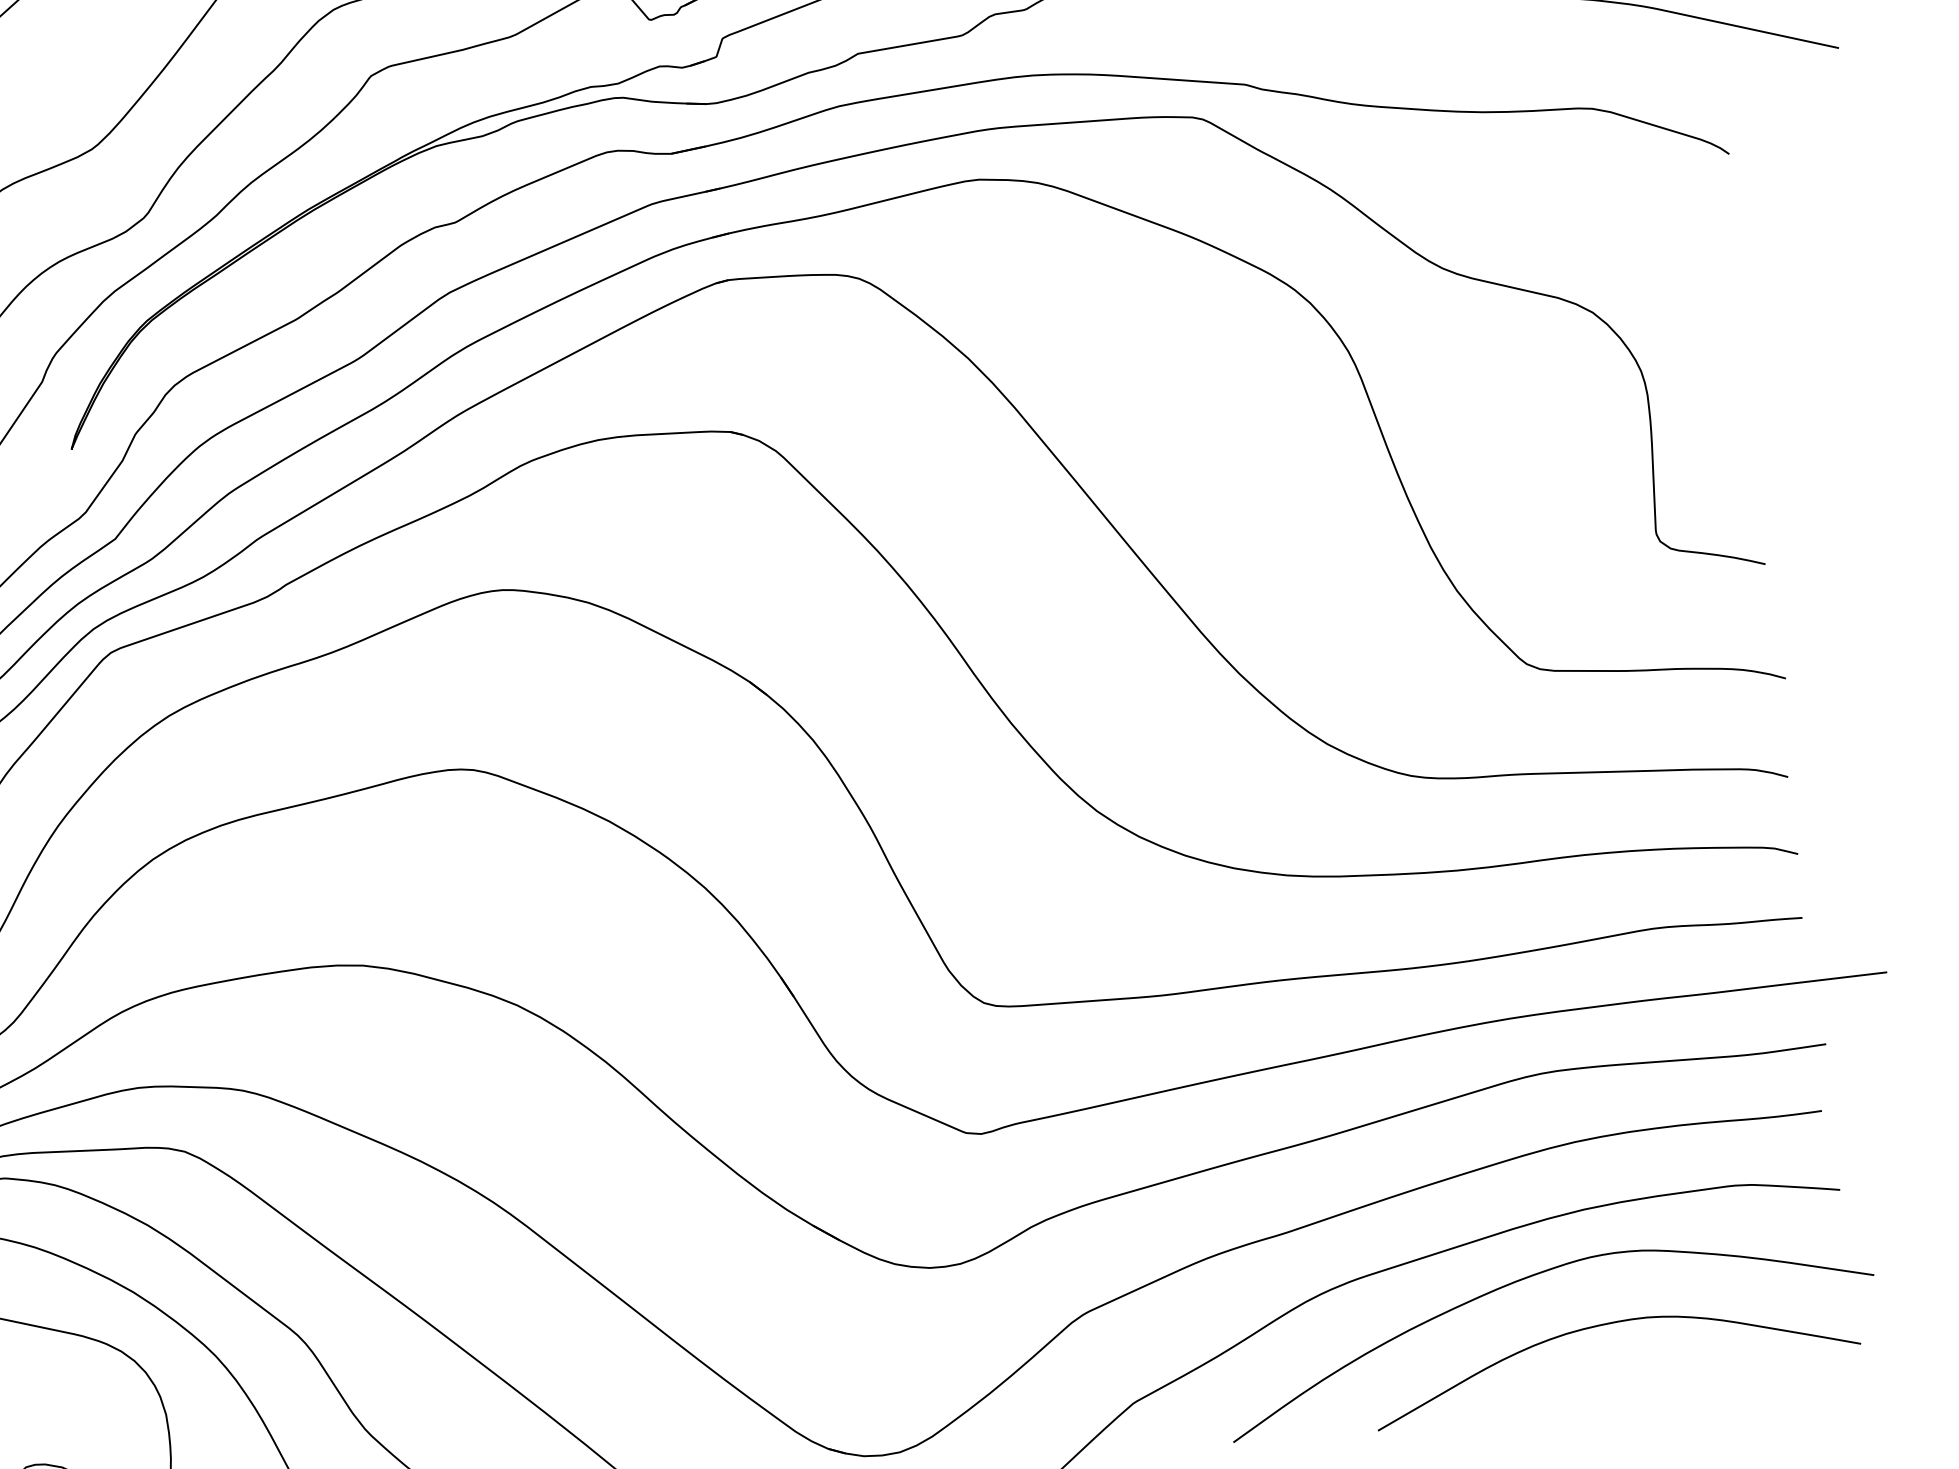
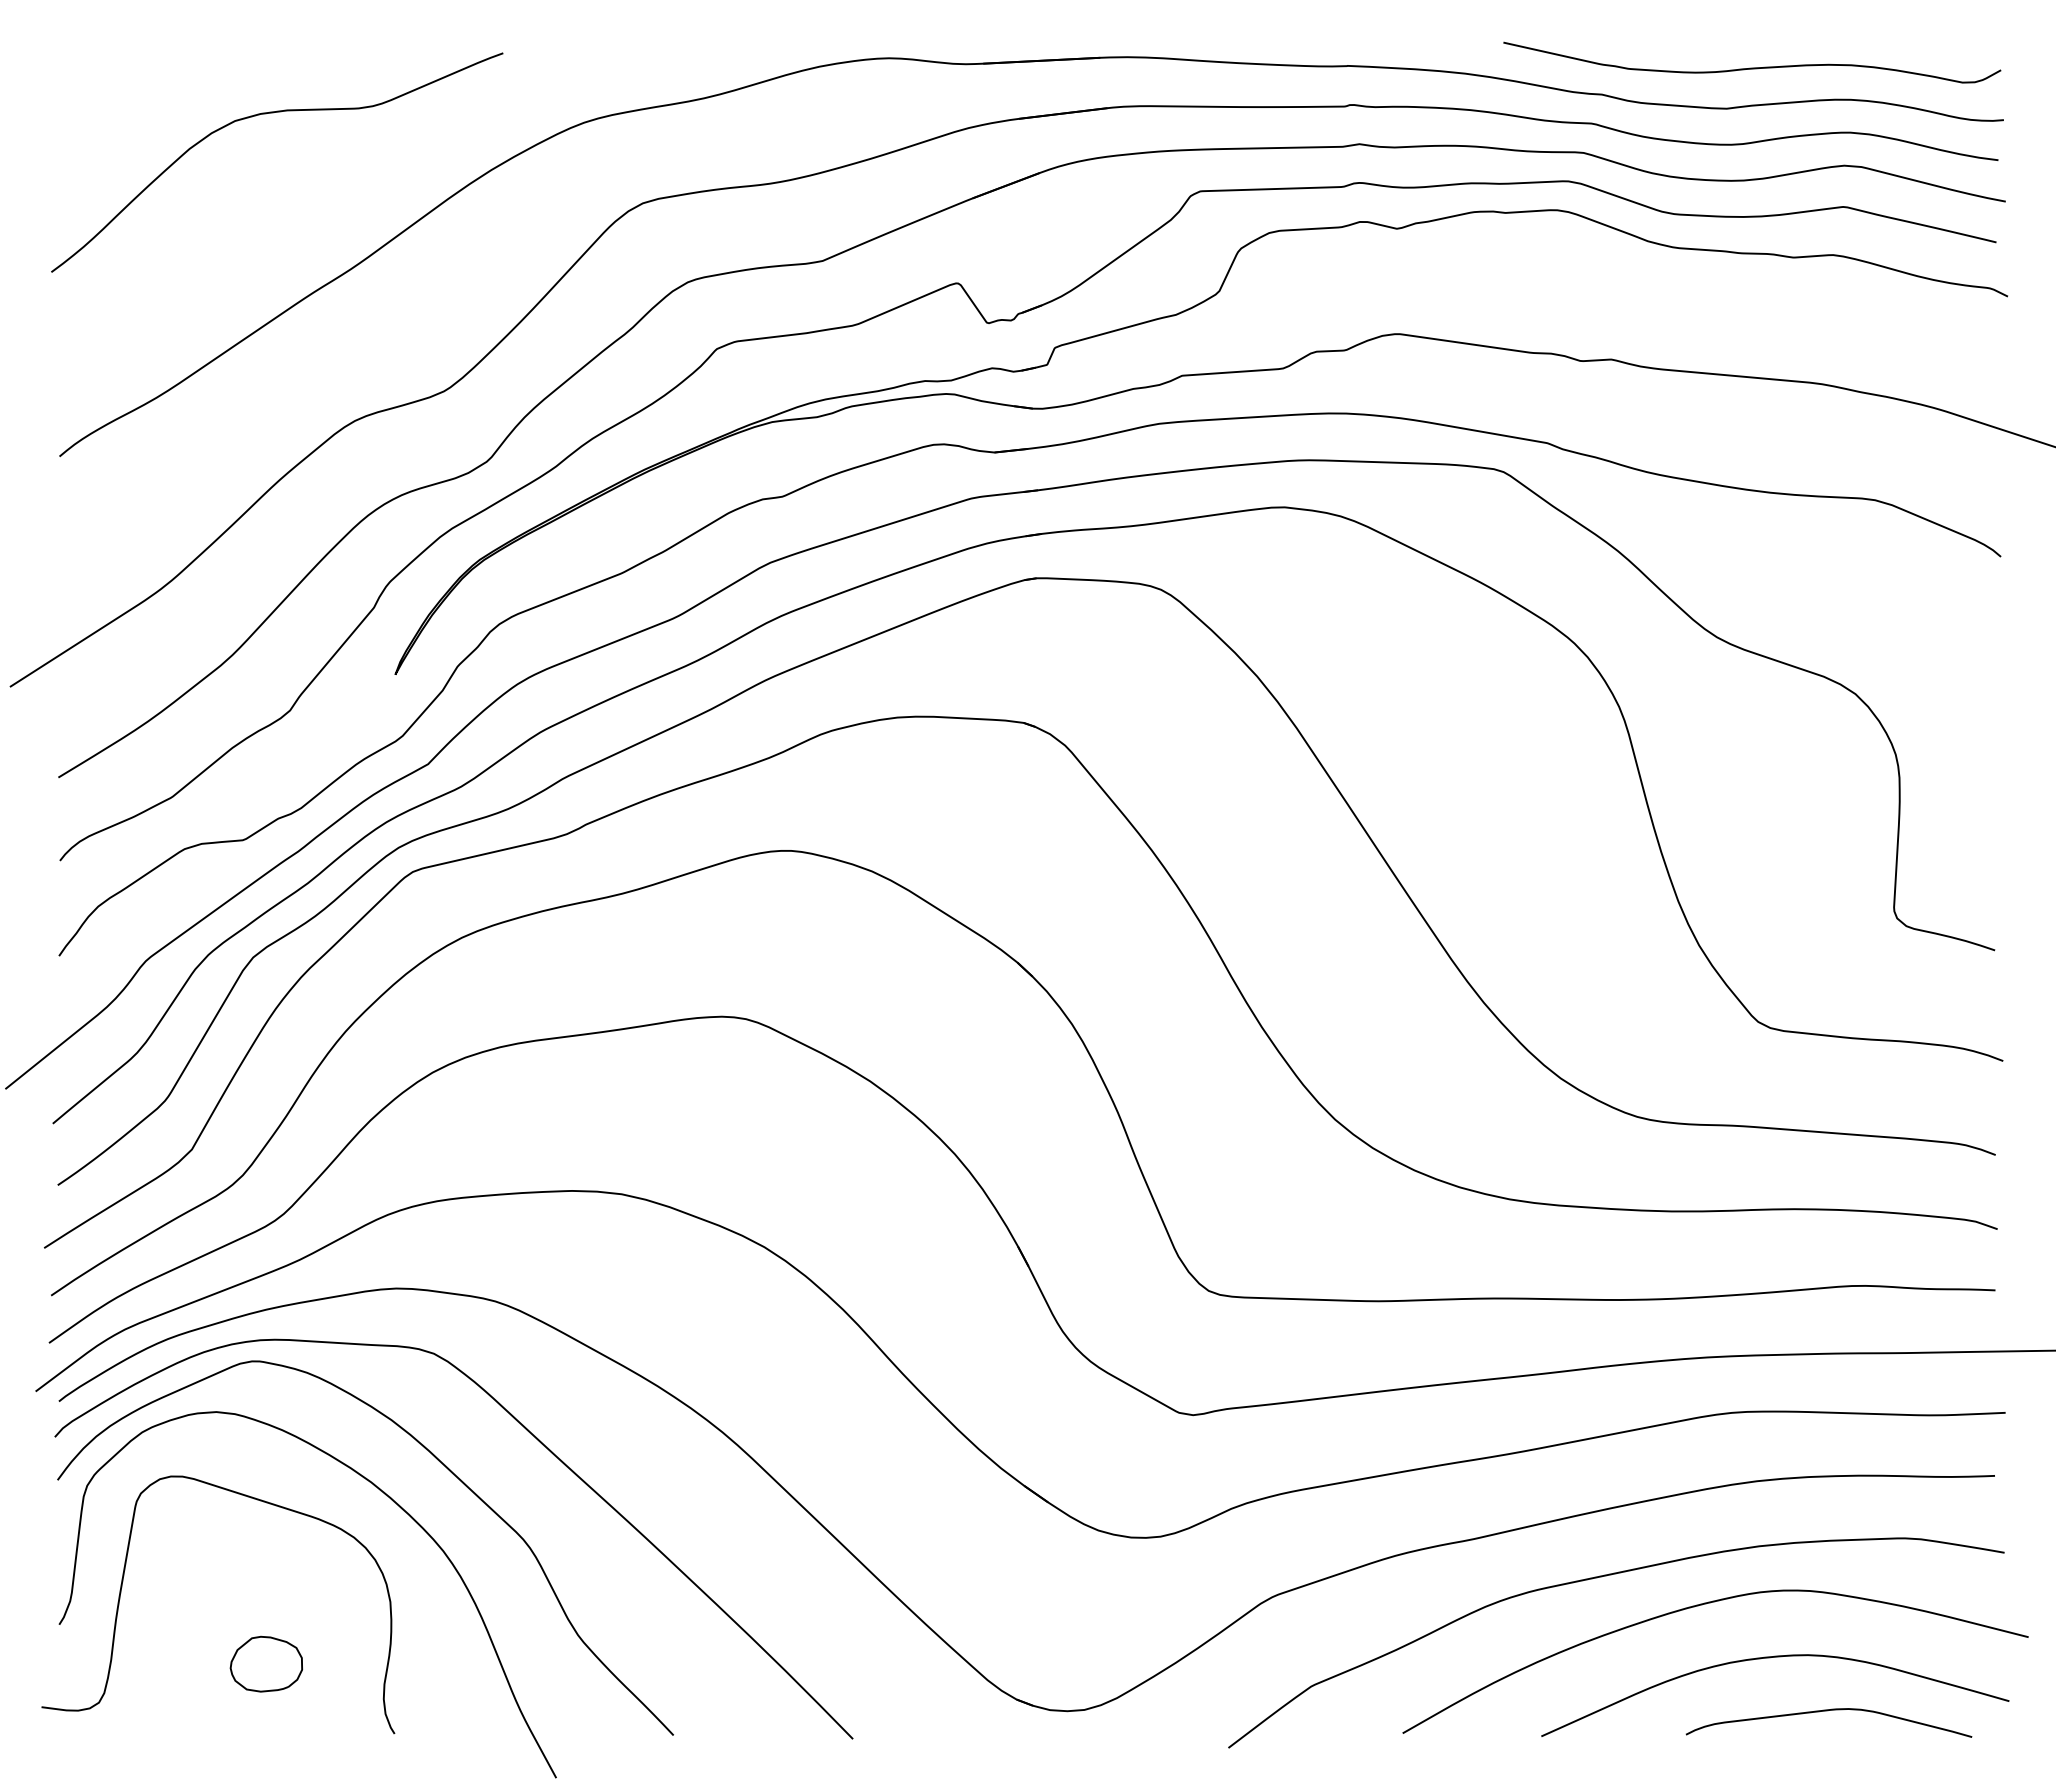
curve: (1672, 1374) -> (1827, 1711), added

